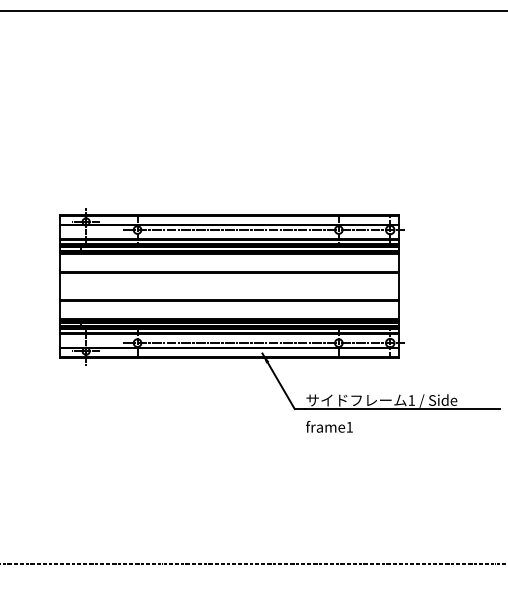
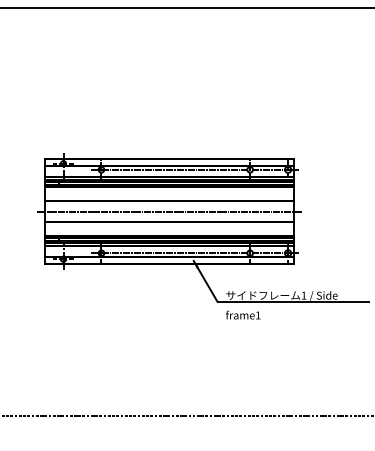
line: (229, 286) -> (169, 211), added

